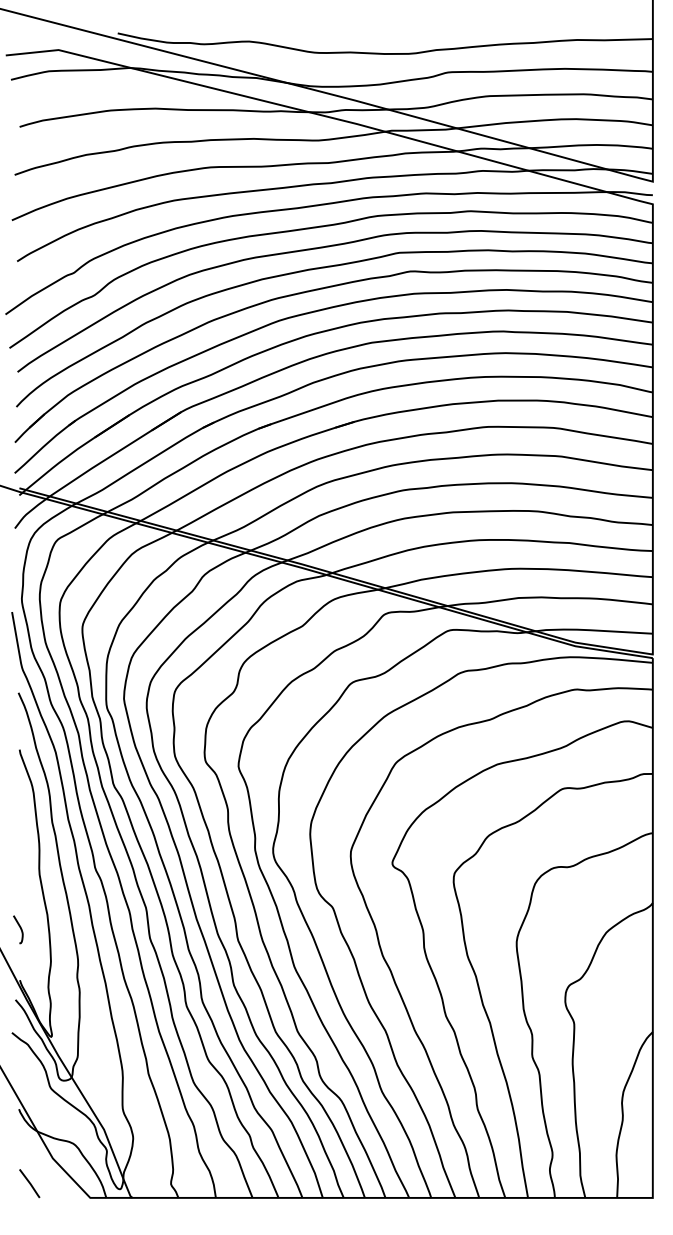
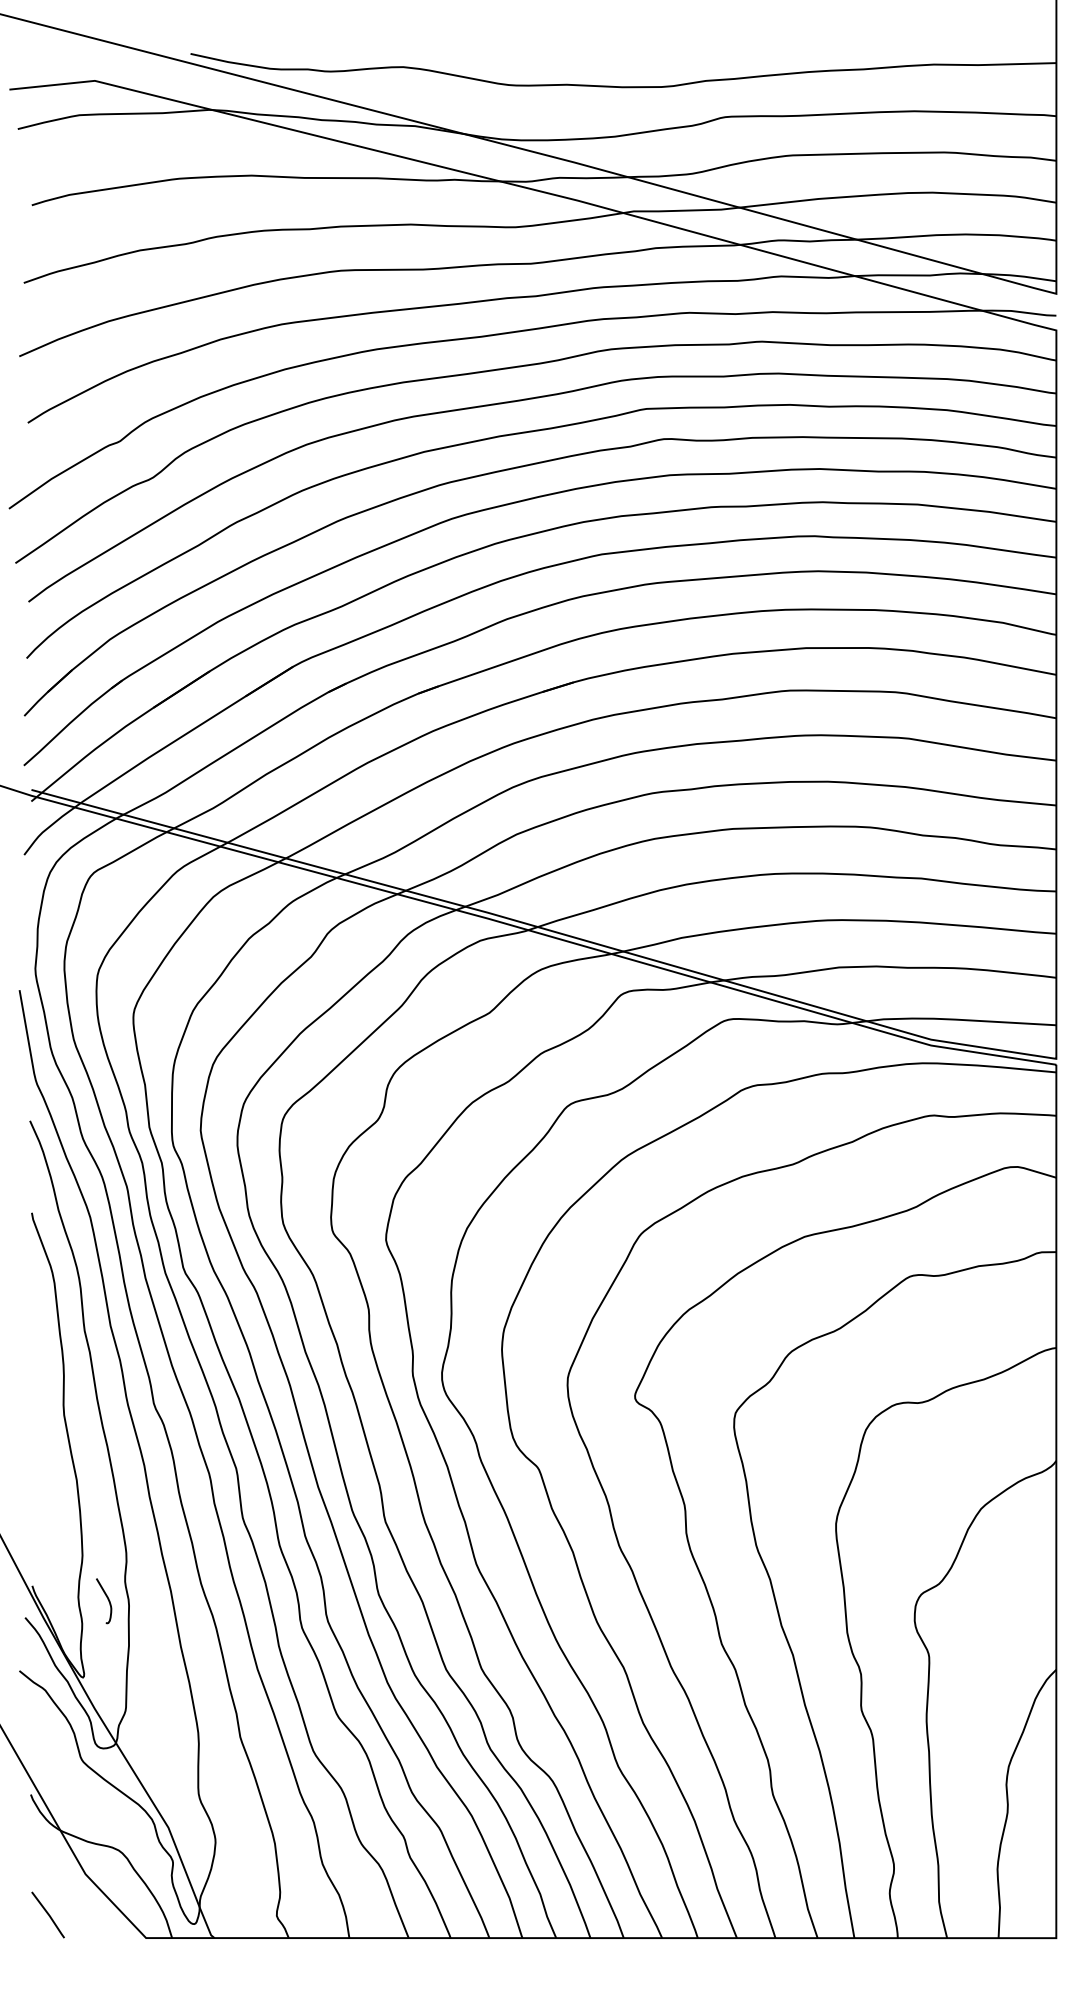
curve: (20, 929) -> (107, 1600), moved

